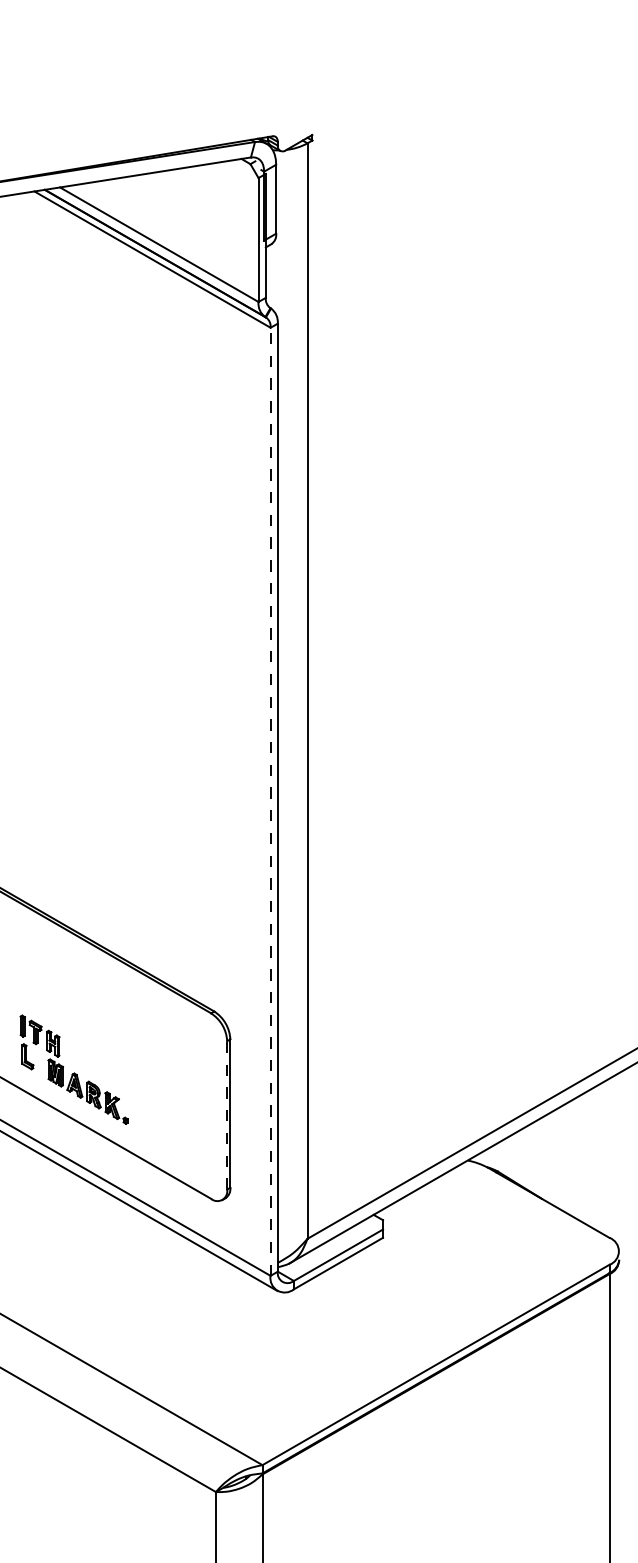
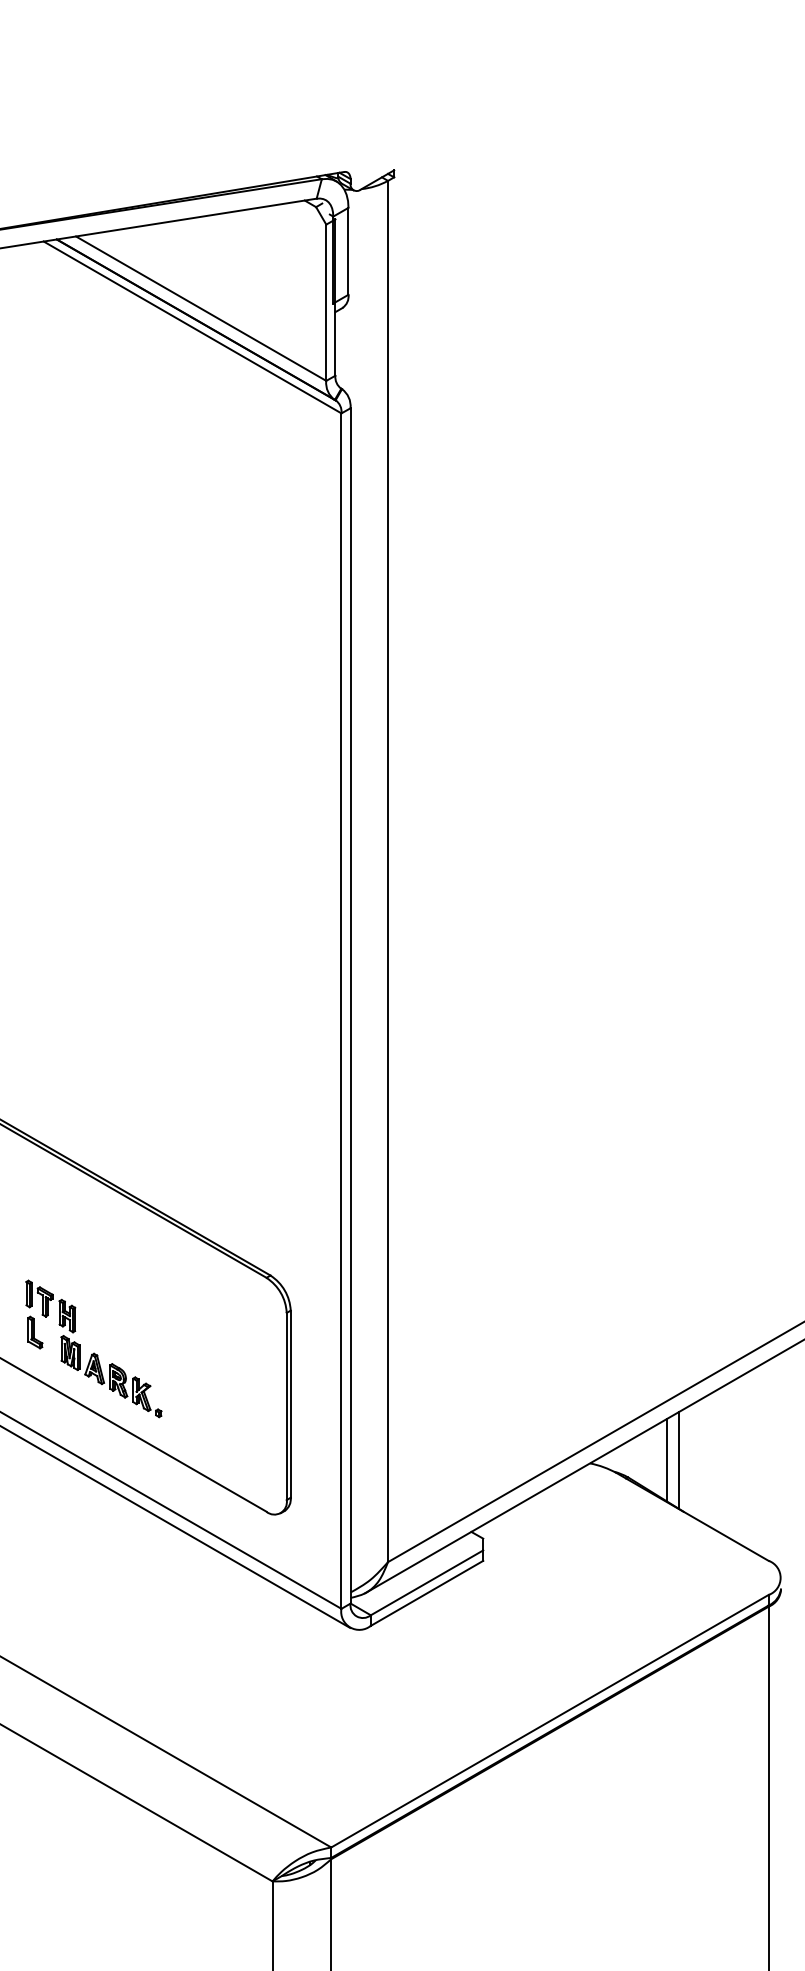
line: (270, 802) -> (341, 1011), dashed -> solid
line: (227, 1115) -> (286, 1406), dashed -> solid
line: (528, 1158) -> (666, 1460), added
line: (537, 1158) -> (678, 1460), added

